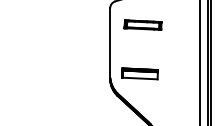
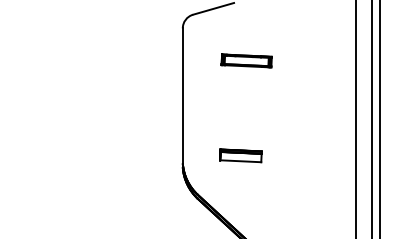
part: (142, 24) -> (245, 59), size x0.7
part: (139, 73) -> (239, 155), size x0.6

